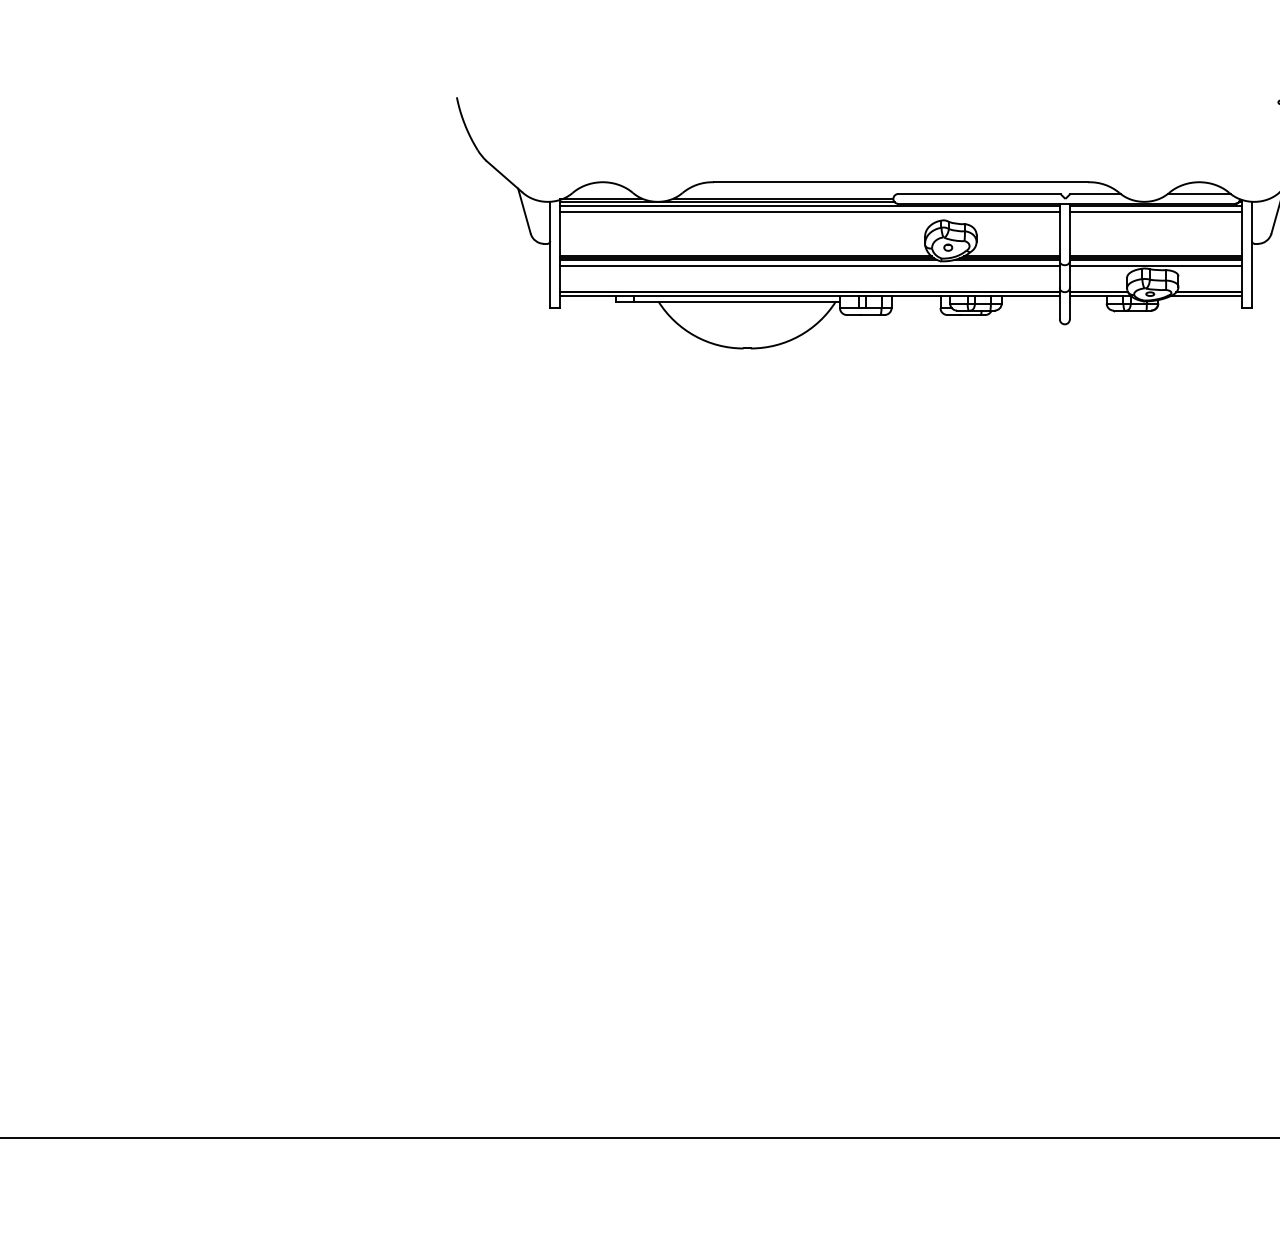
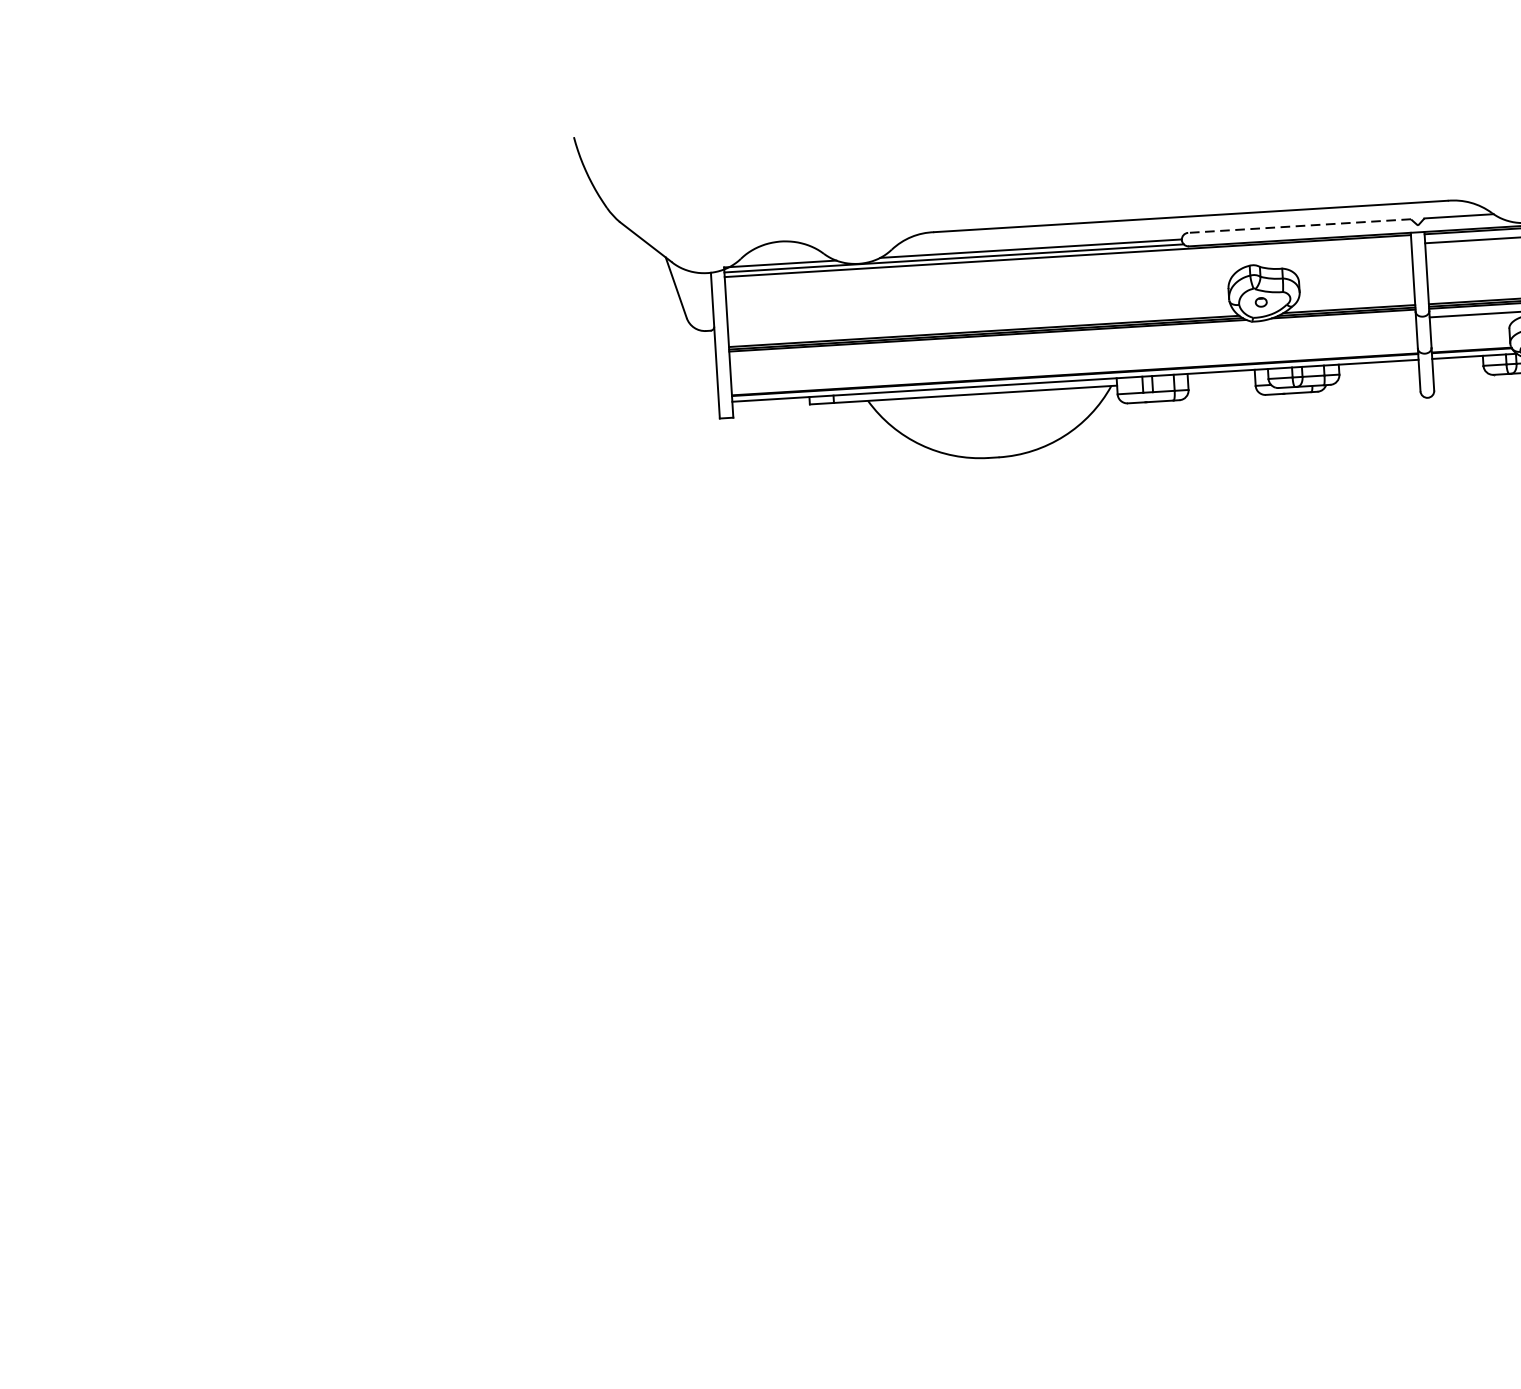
line: (978, 194) -> (1298, 226), solid -> dashed
line: (809, 212) -> (1067, 265), removed
line: (809, 266) -> (1072, 339), removed

